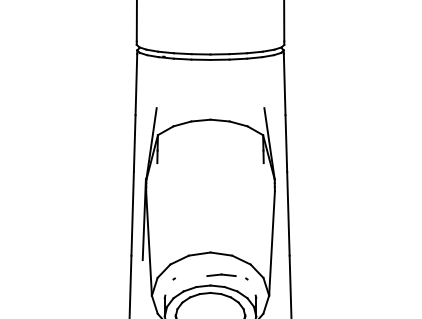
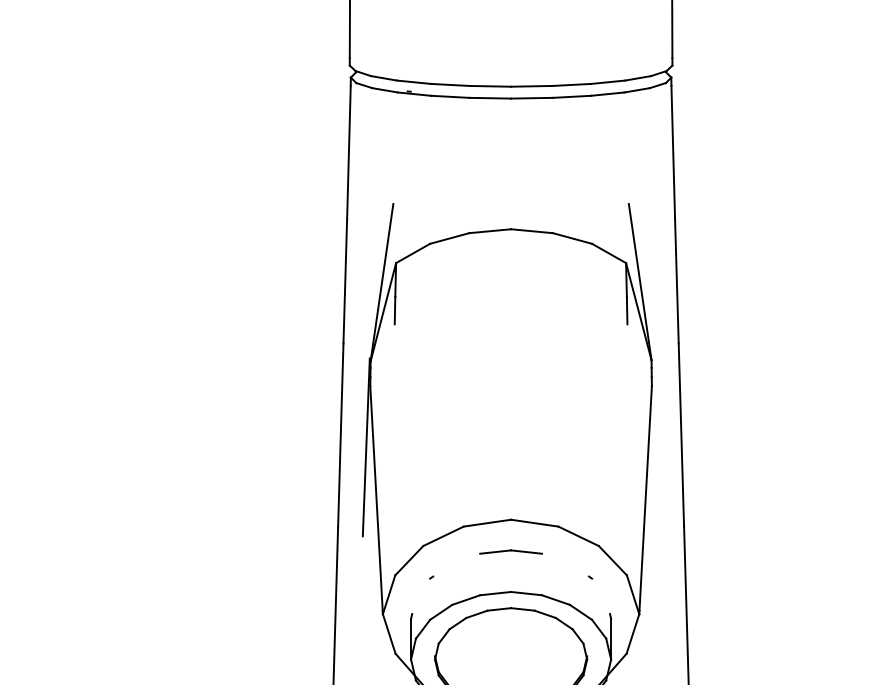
line: (221, 274) -> (511, 550), moved

